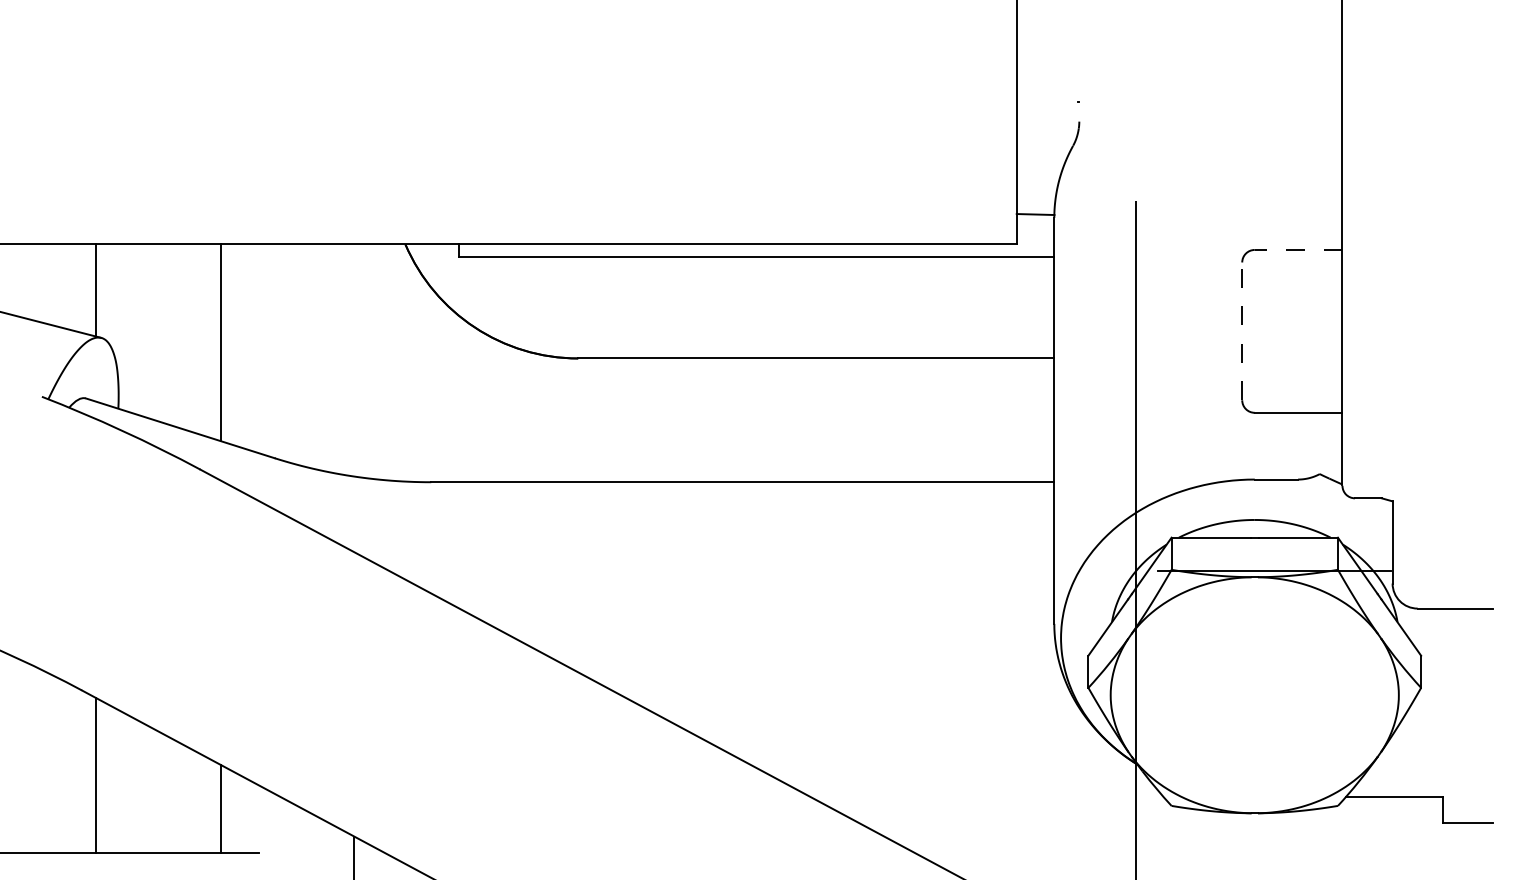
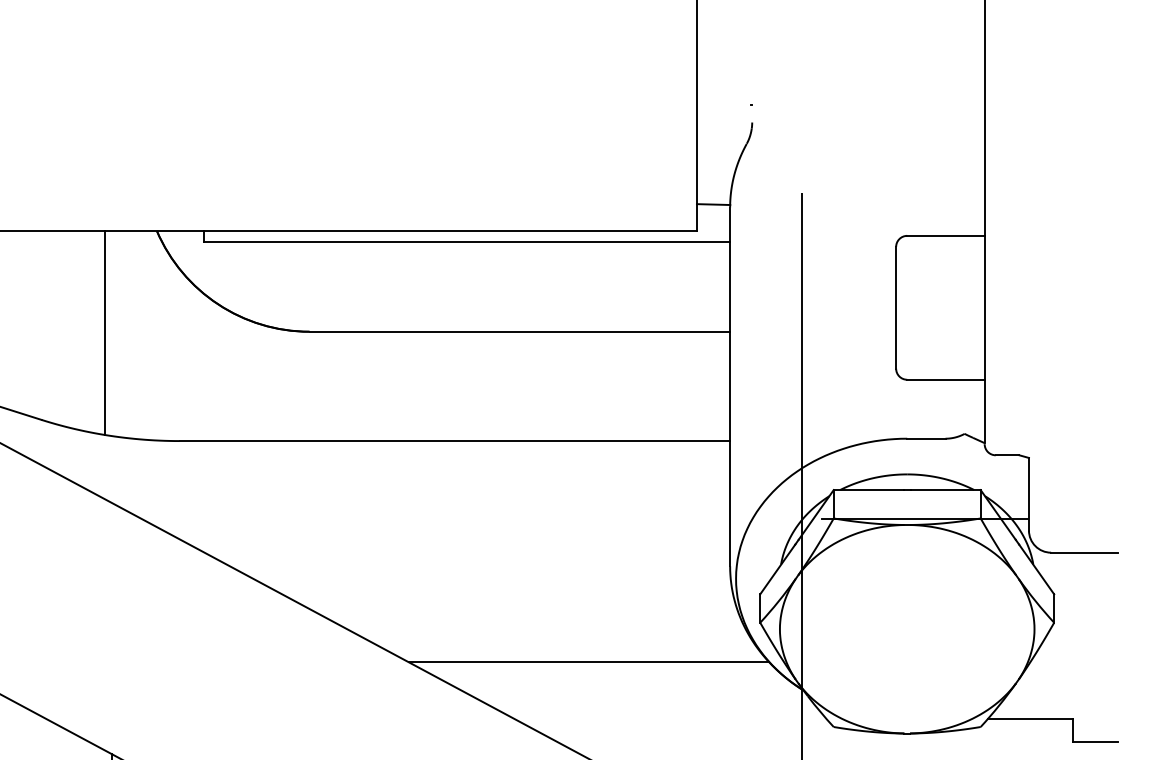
line: (1298, 249) -> (945, 235), dashed -> solid
line: (1242, 331) -> (896, 307), dashed -> solid
line: (346, 359) -> (104, 332), added
line: (894, 732) -> (588, 662), added

